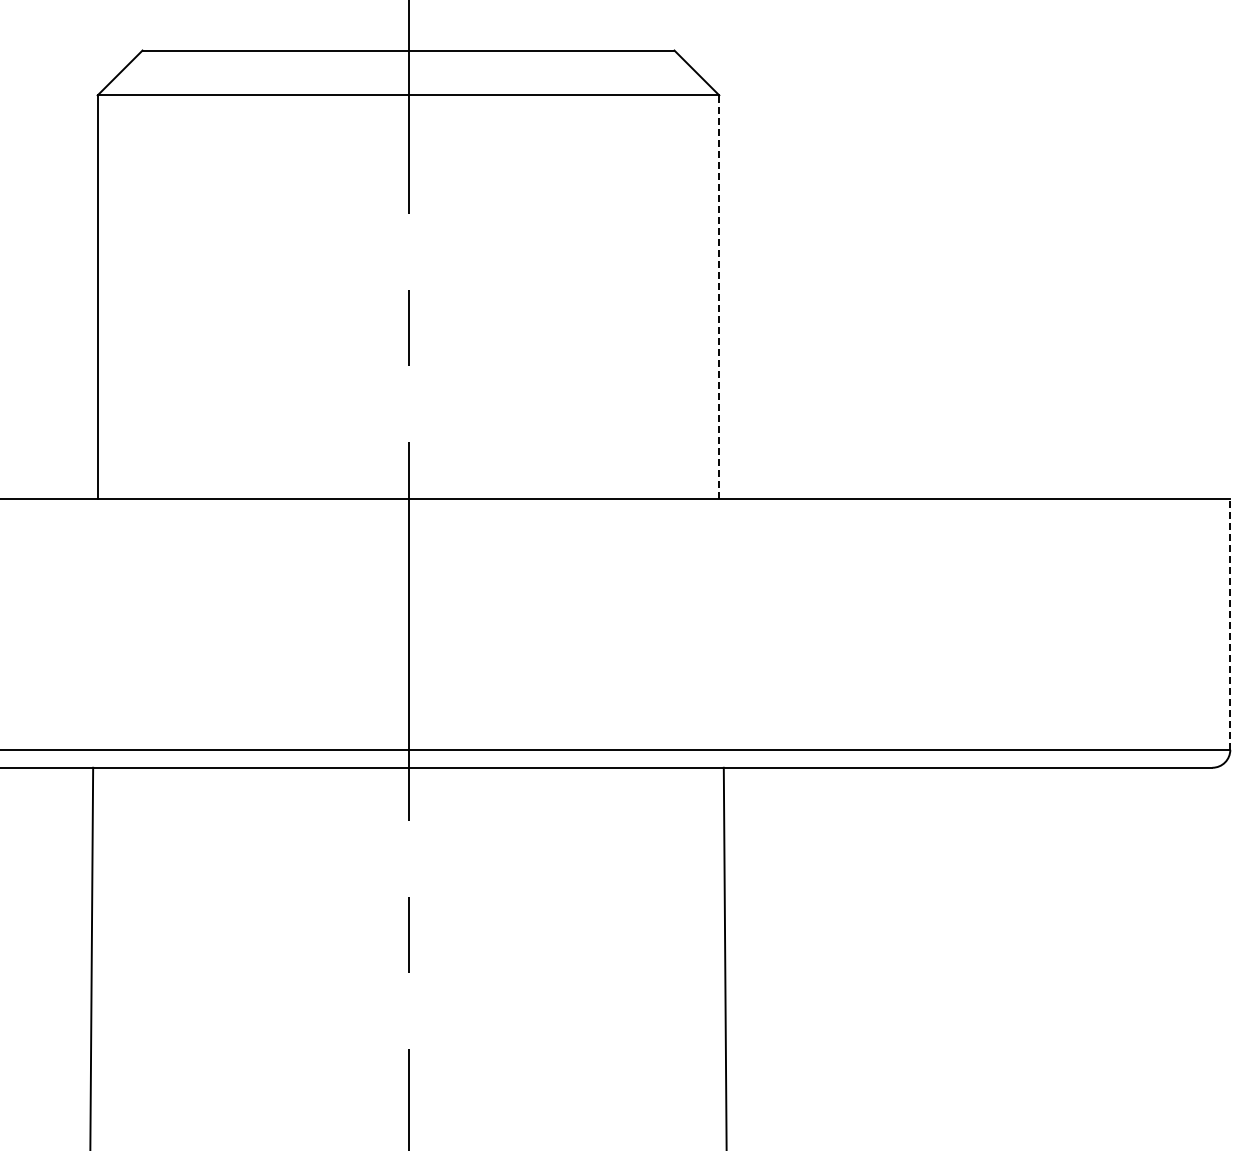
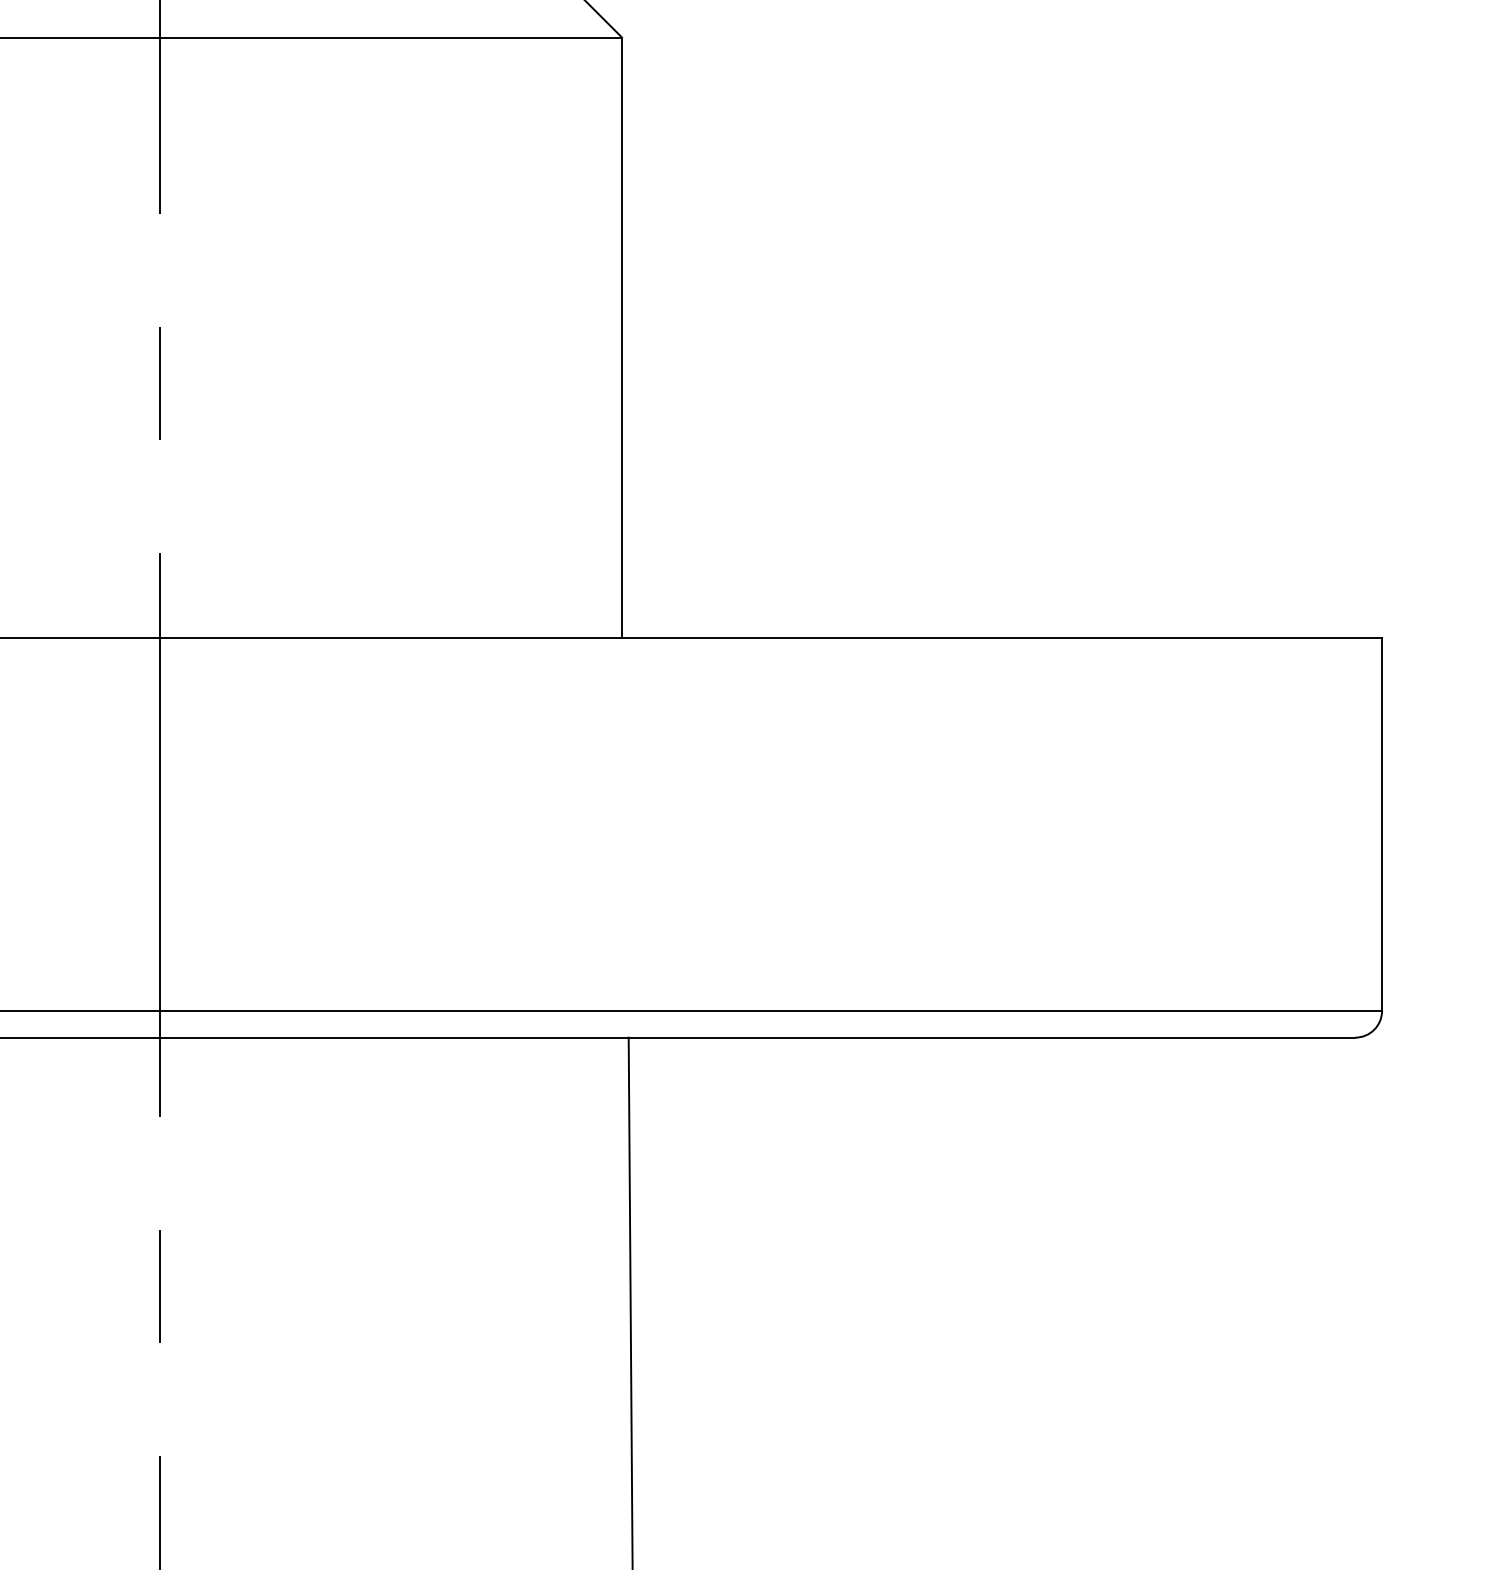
line: (719, 297) -> (622, 338), dashed -> solid
line: (1230, 624) -> (1382, 824), dashed -> solid

